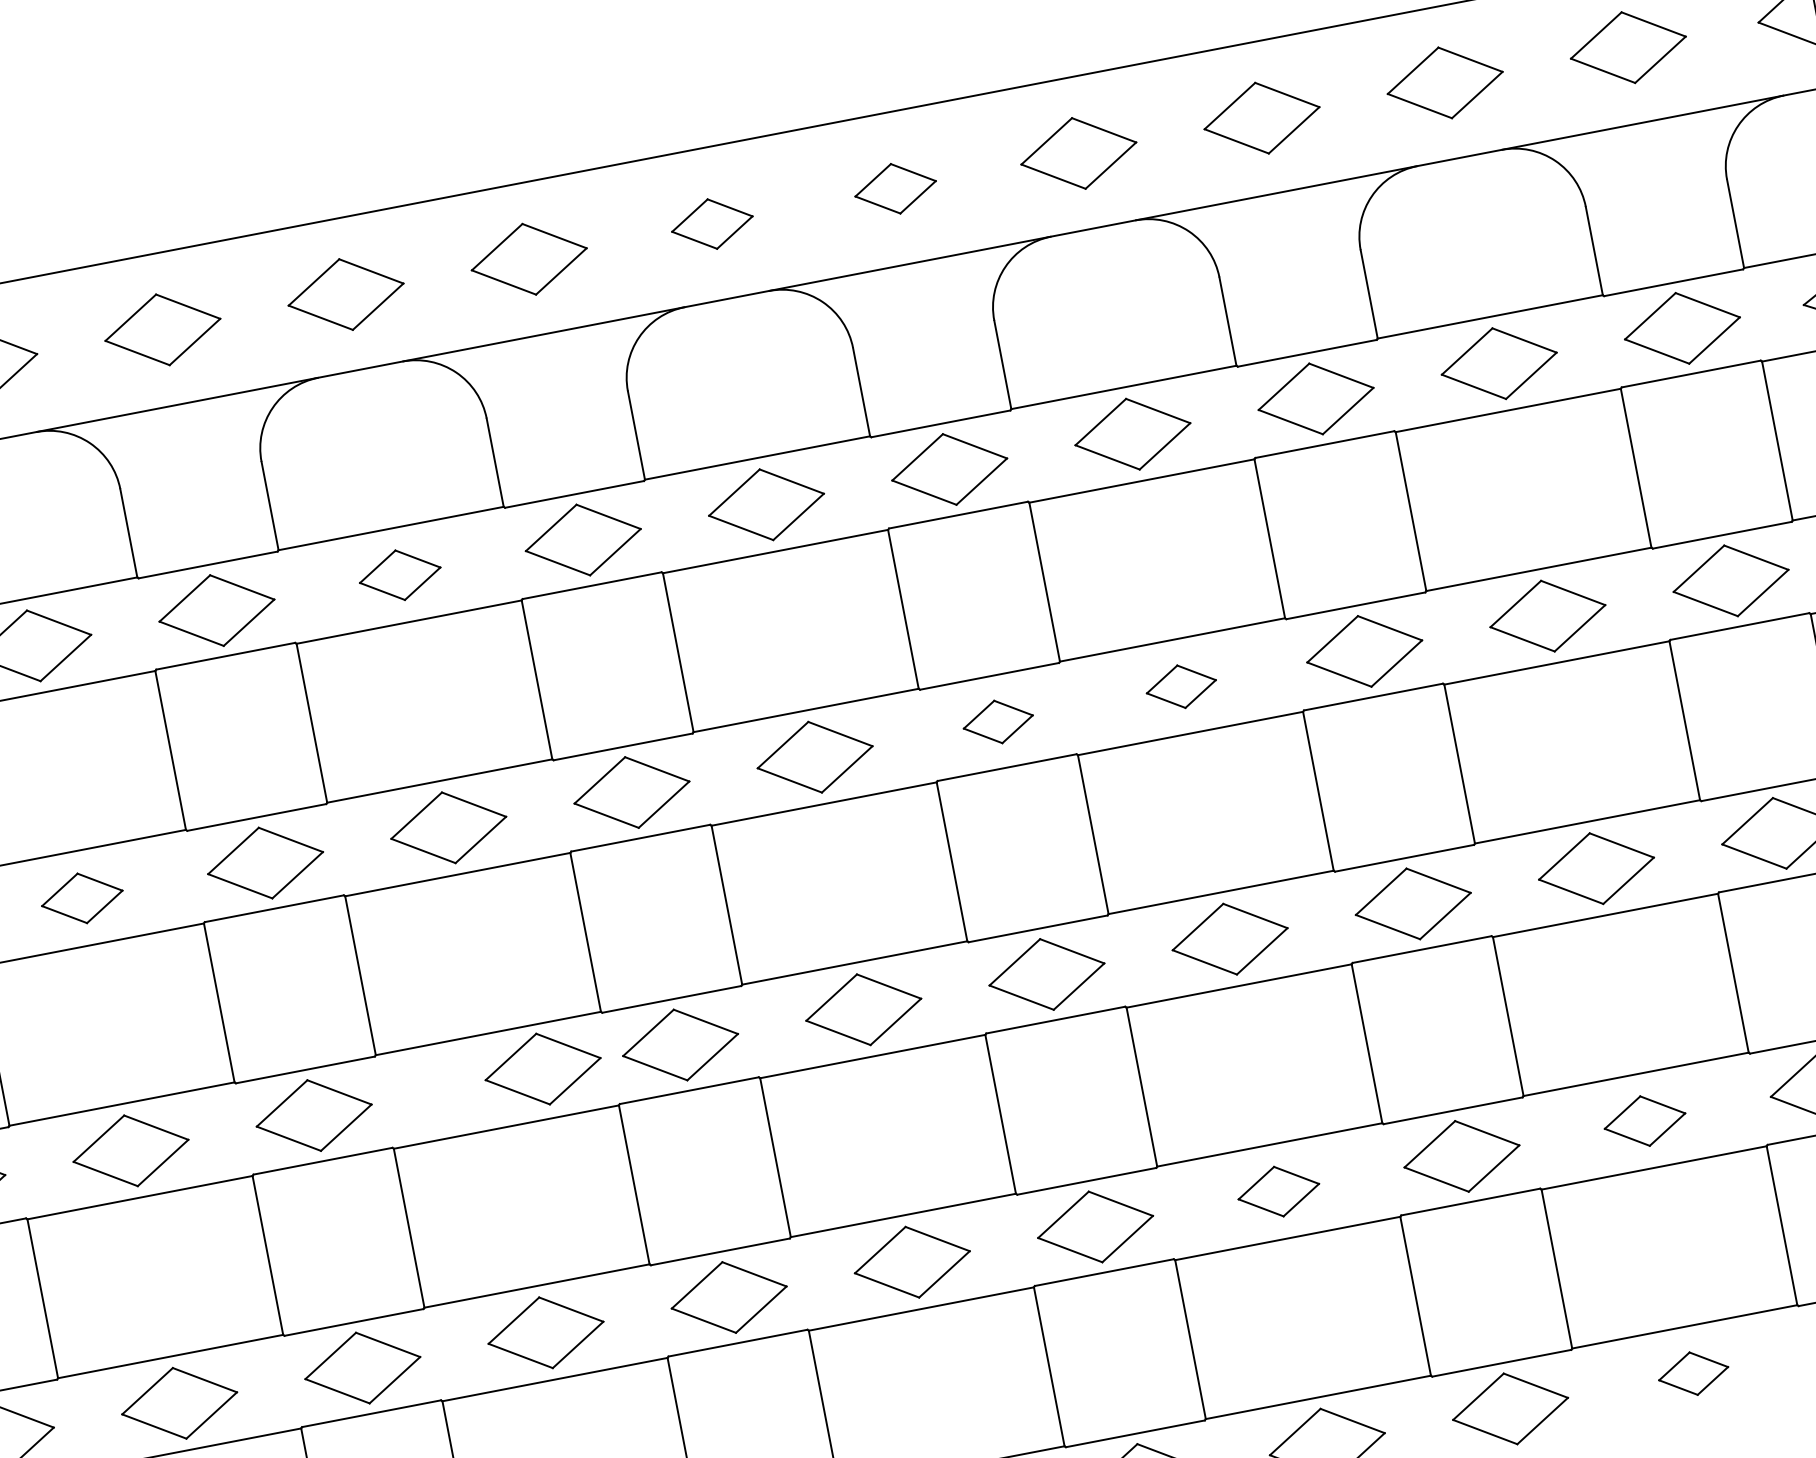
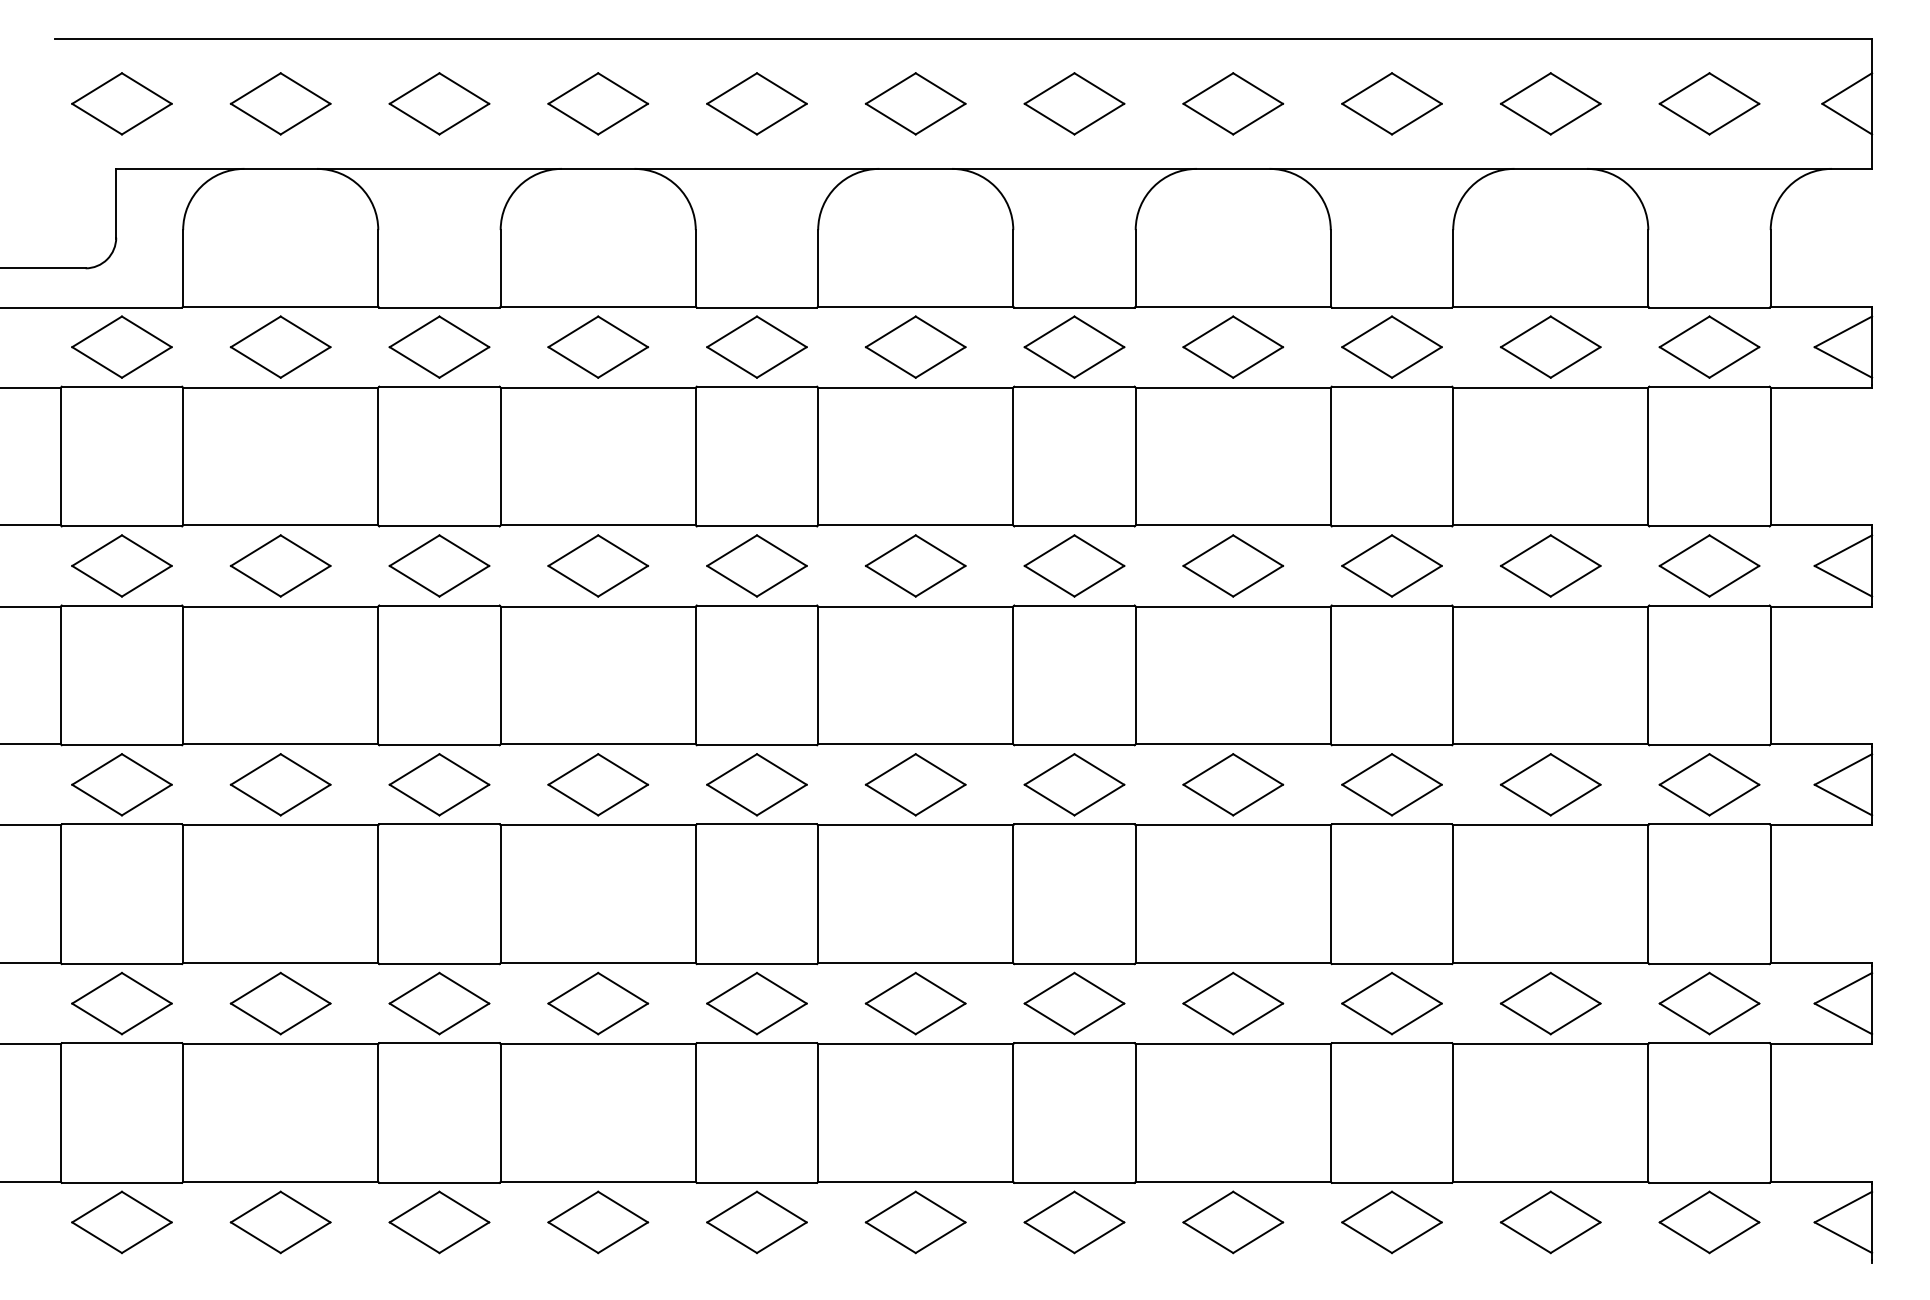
part: (895, 188) -> (1074, 103), size x1.43
part: (712, 223) -> (915, 103), size x1.43
part: (400, 574) -> (598, 346), size x1.43
part: (1180, 686) -> (1232, 565), size x1.67
part: (998, 721) -> (1074, 565), size x1.67
part: (82, 897) -> (280, 565), size x1.43
part: (543, 1068) -> (598, 784), moved
part: (1644, 1121) -> (1550, 1003), size x1.43
part: (1279, 1191) -> (1233, 1003), size x1.43
part: (1693, 1373) -> (1550, 1222), size x1.67

